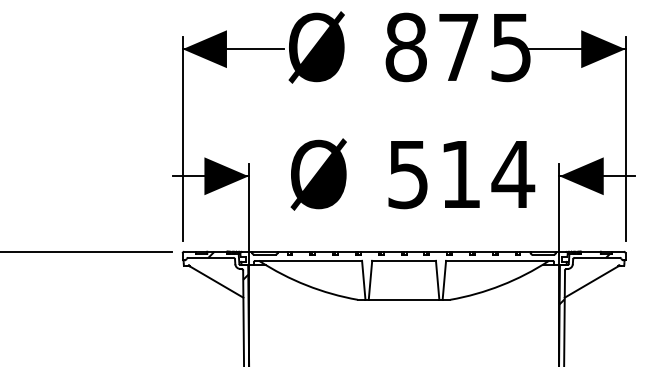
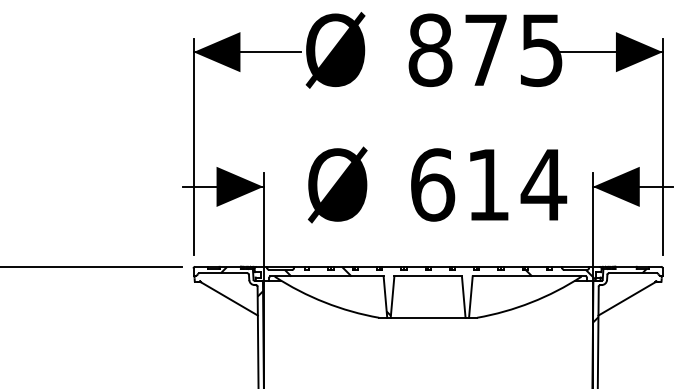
text: (408, 174) -> (432, 184), 514 -> 614
hatch: (415, 274) -> (440, 290), added

